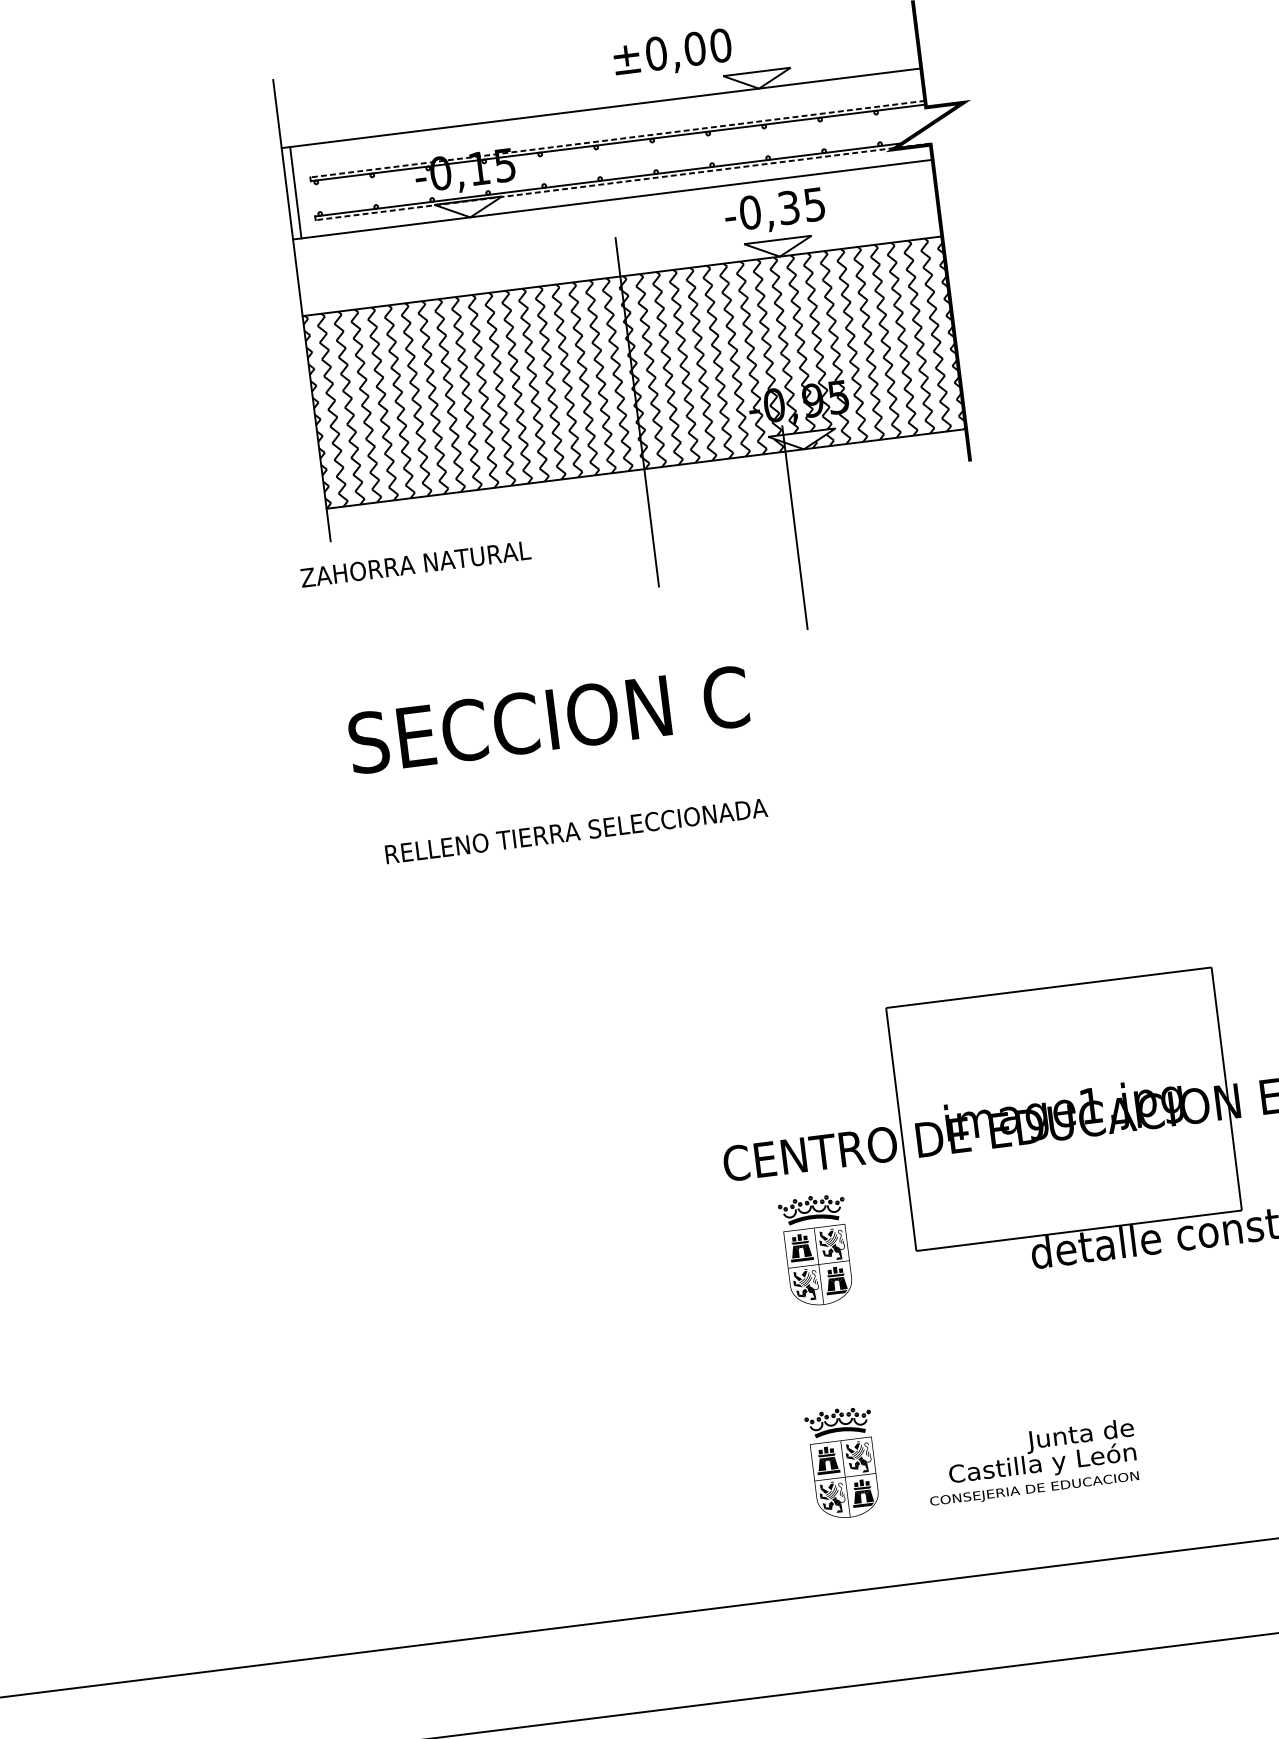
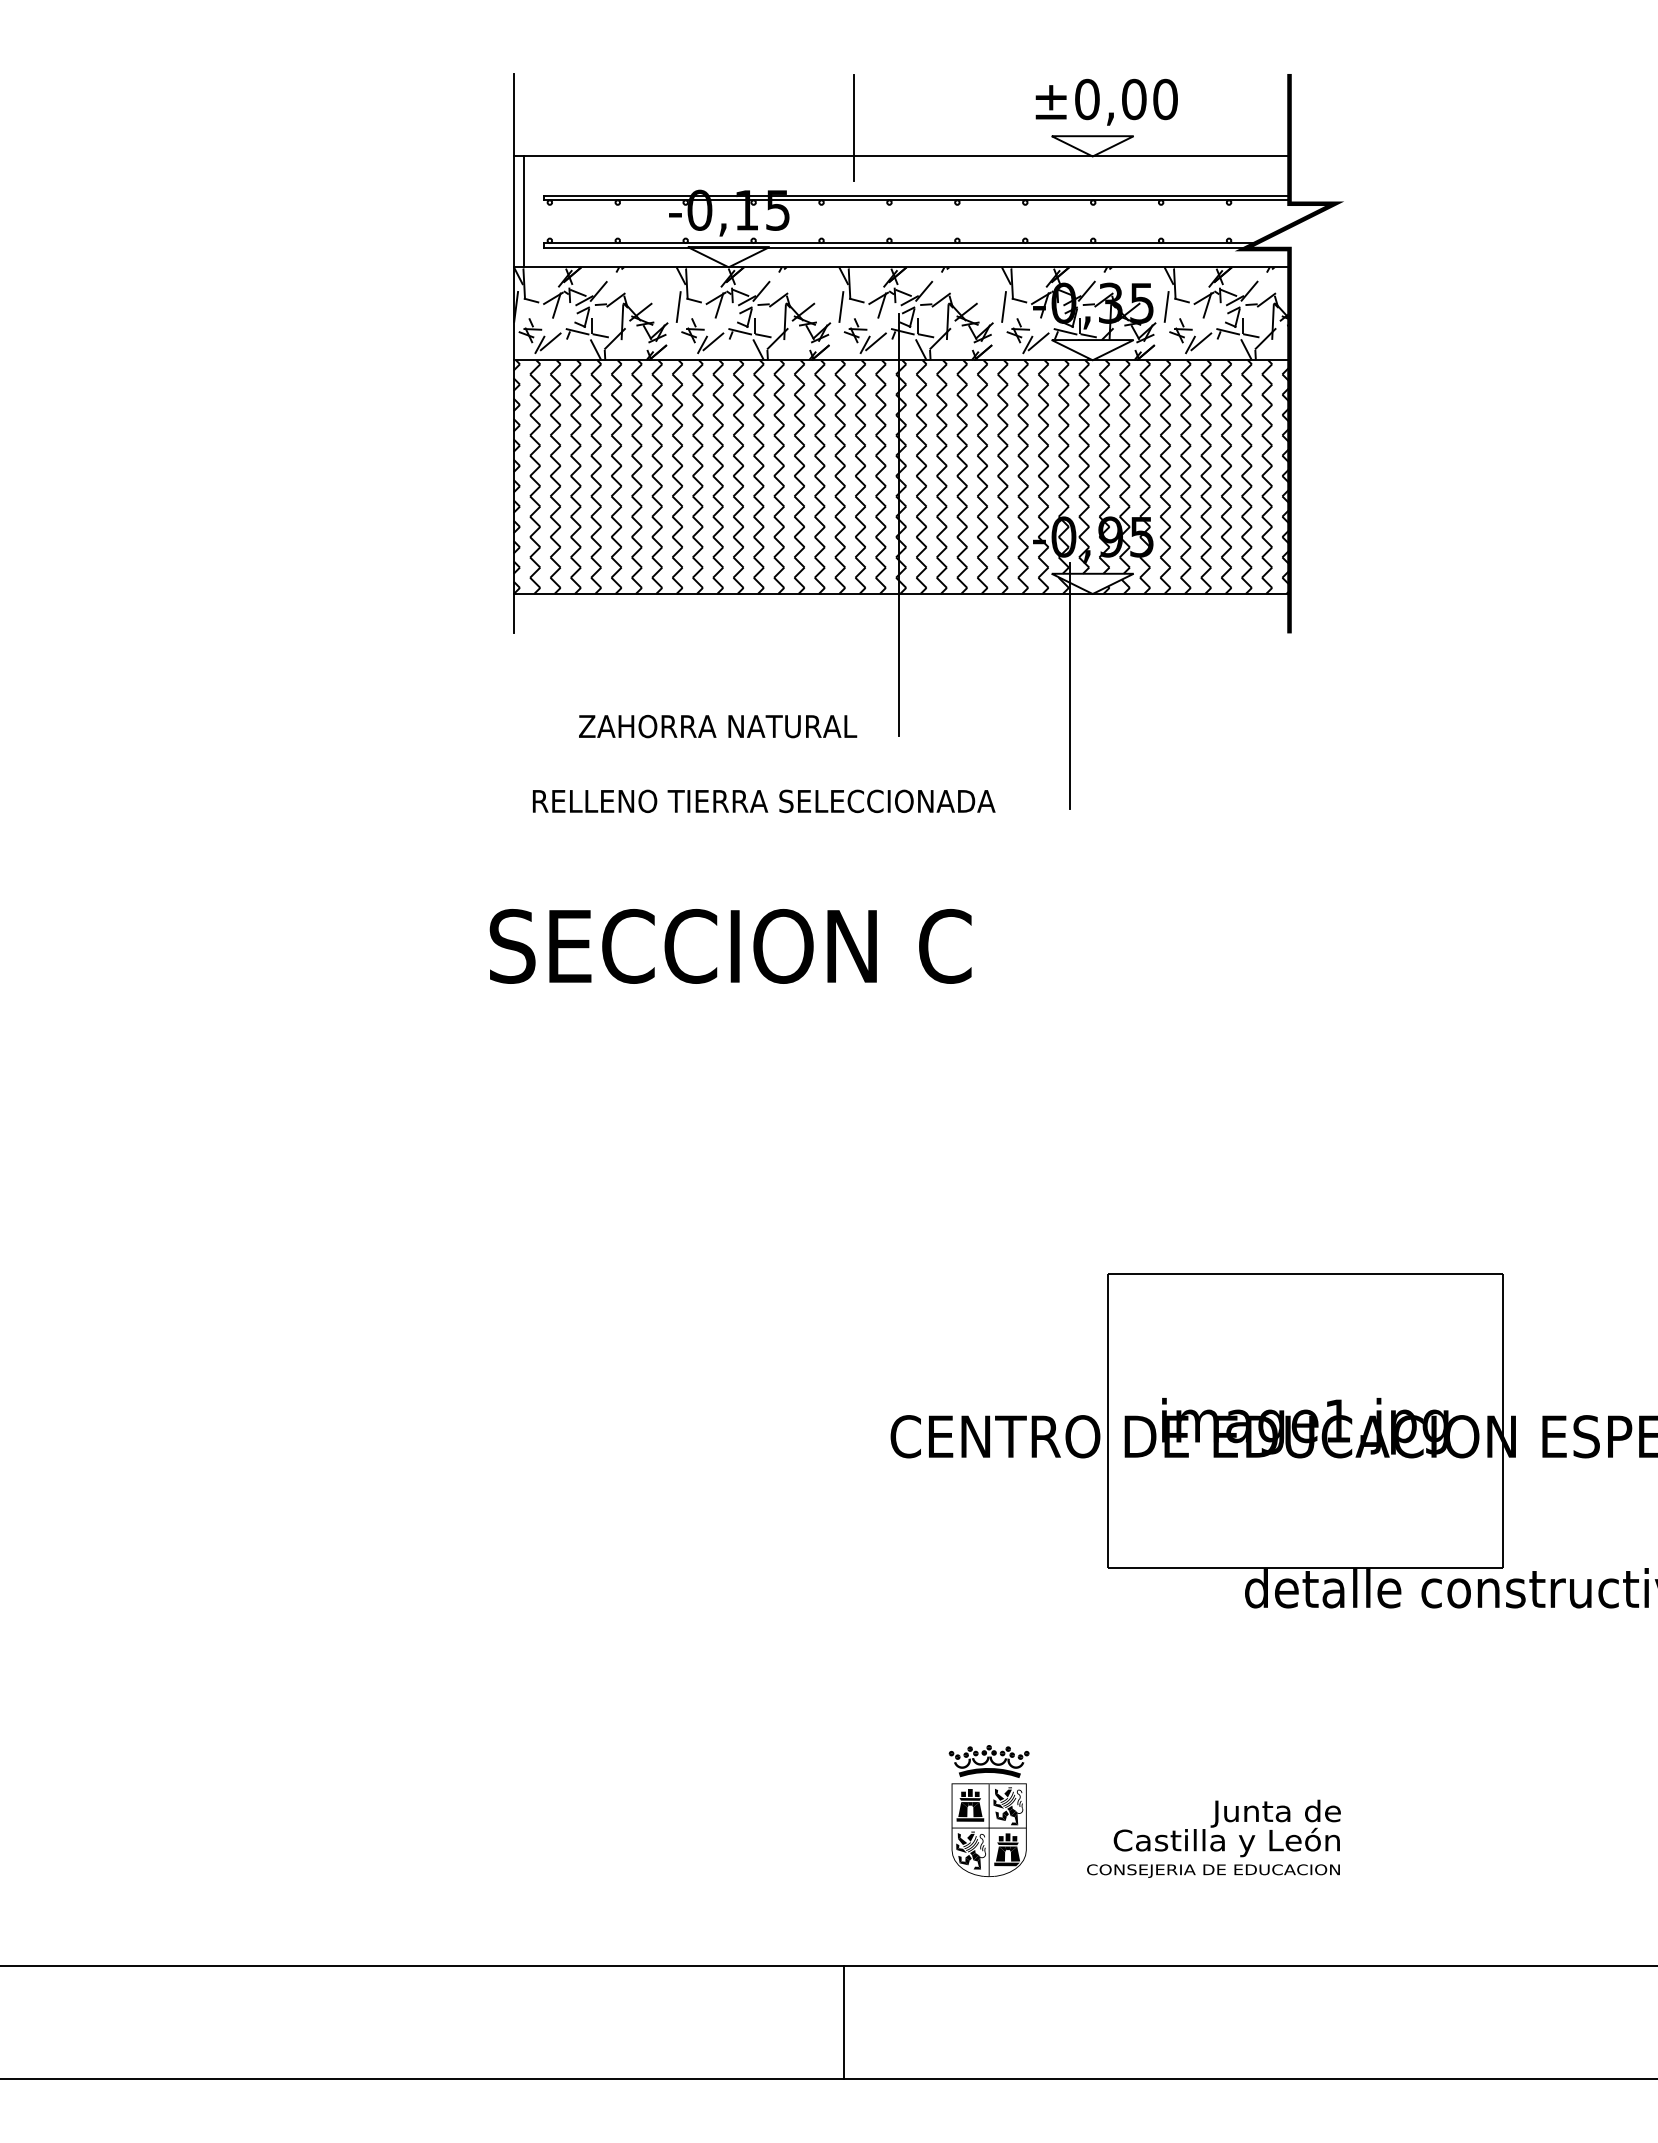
text: (672, 53) -> (1106, 101), moved
line: (559, 89) -> (854, 127), added
line: (617, 138) -> (916, 195), dashed -> solid
line: (623, 181) -> (916, 247), dashed -> solid
hatch: (617, 237) -> (901, 313), added
text: (416, 564) -> (718, 726), moved
text: (548, 720) -> (730, 946), moved
text: (576, 831) -> (764, 801), moved
part: (816, 1250) -> (988, 1552), removed
line: (745, 1651) -> (843, 2021), added

